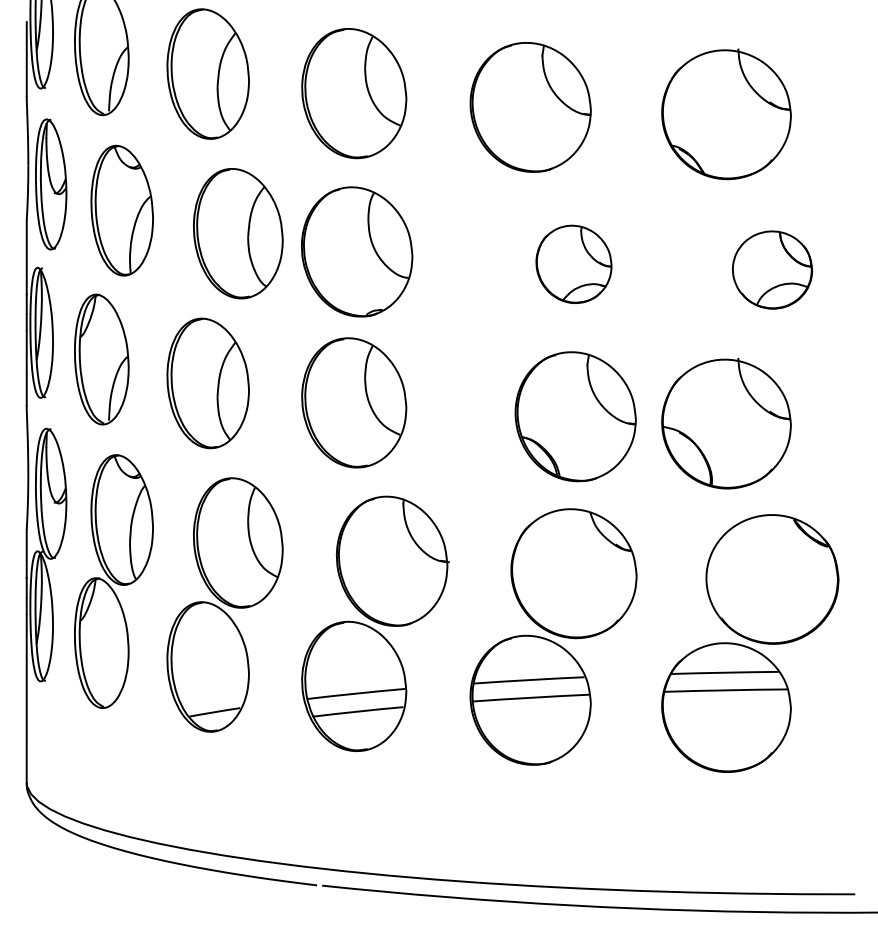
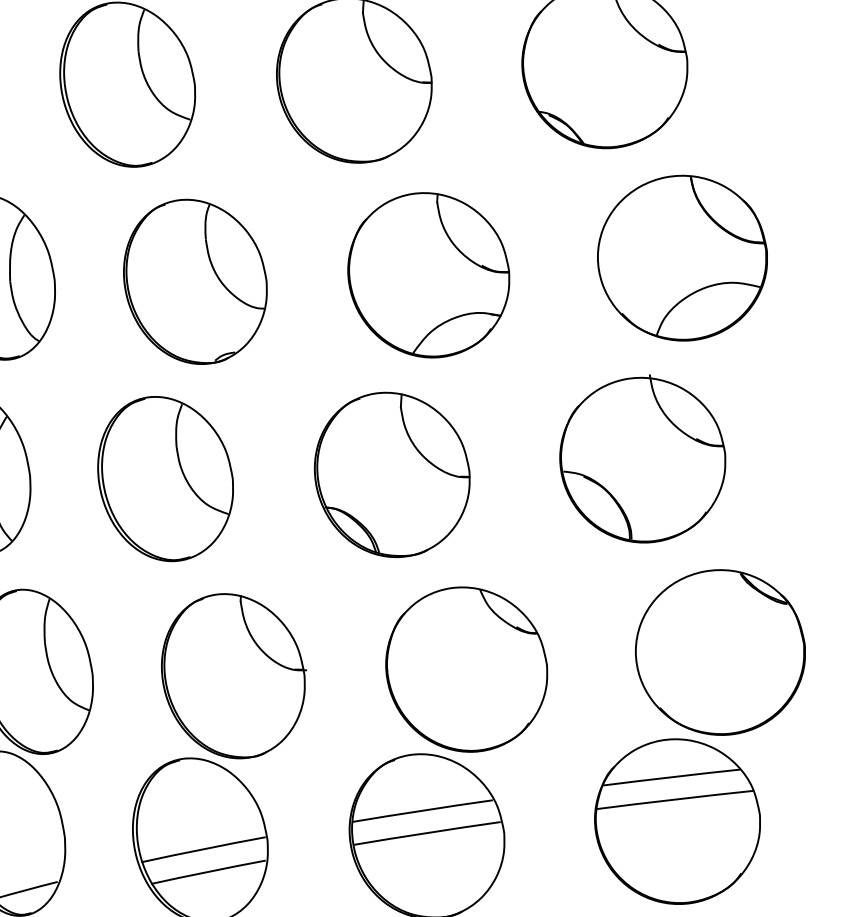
part: (357, 251) -> (195, 281), moved
part: (573, 264) -> (428, 275), size x1.67
part: (772, 269) -> (682, 257), size x1.67
part: (575, 416) -> (392, 474), moved

